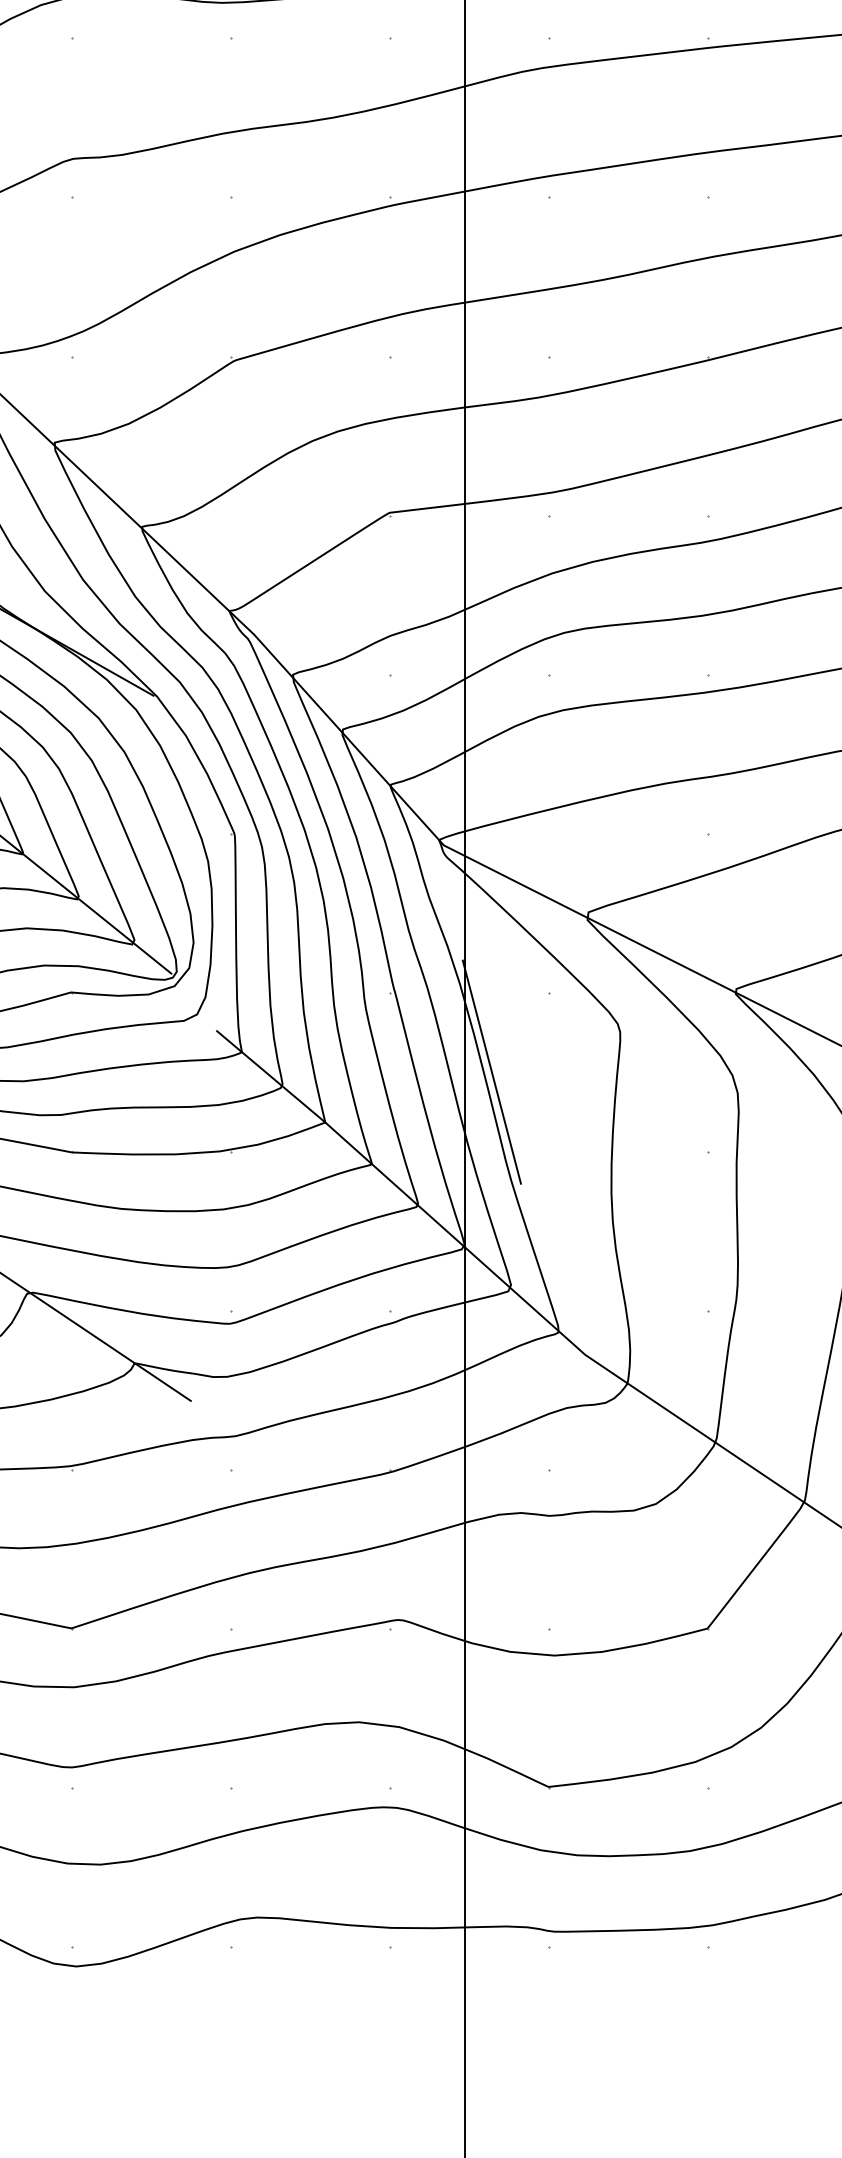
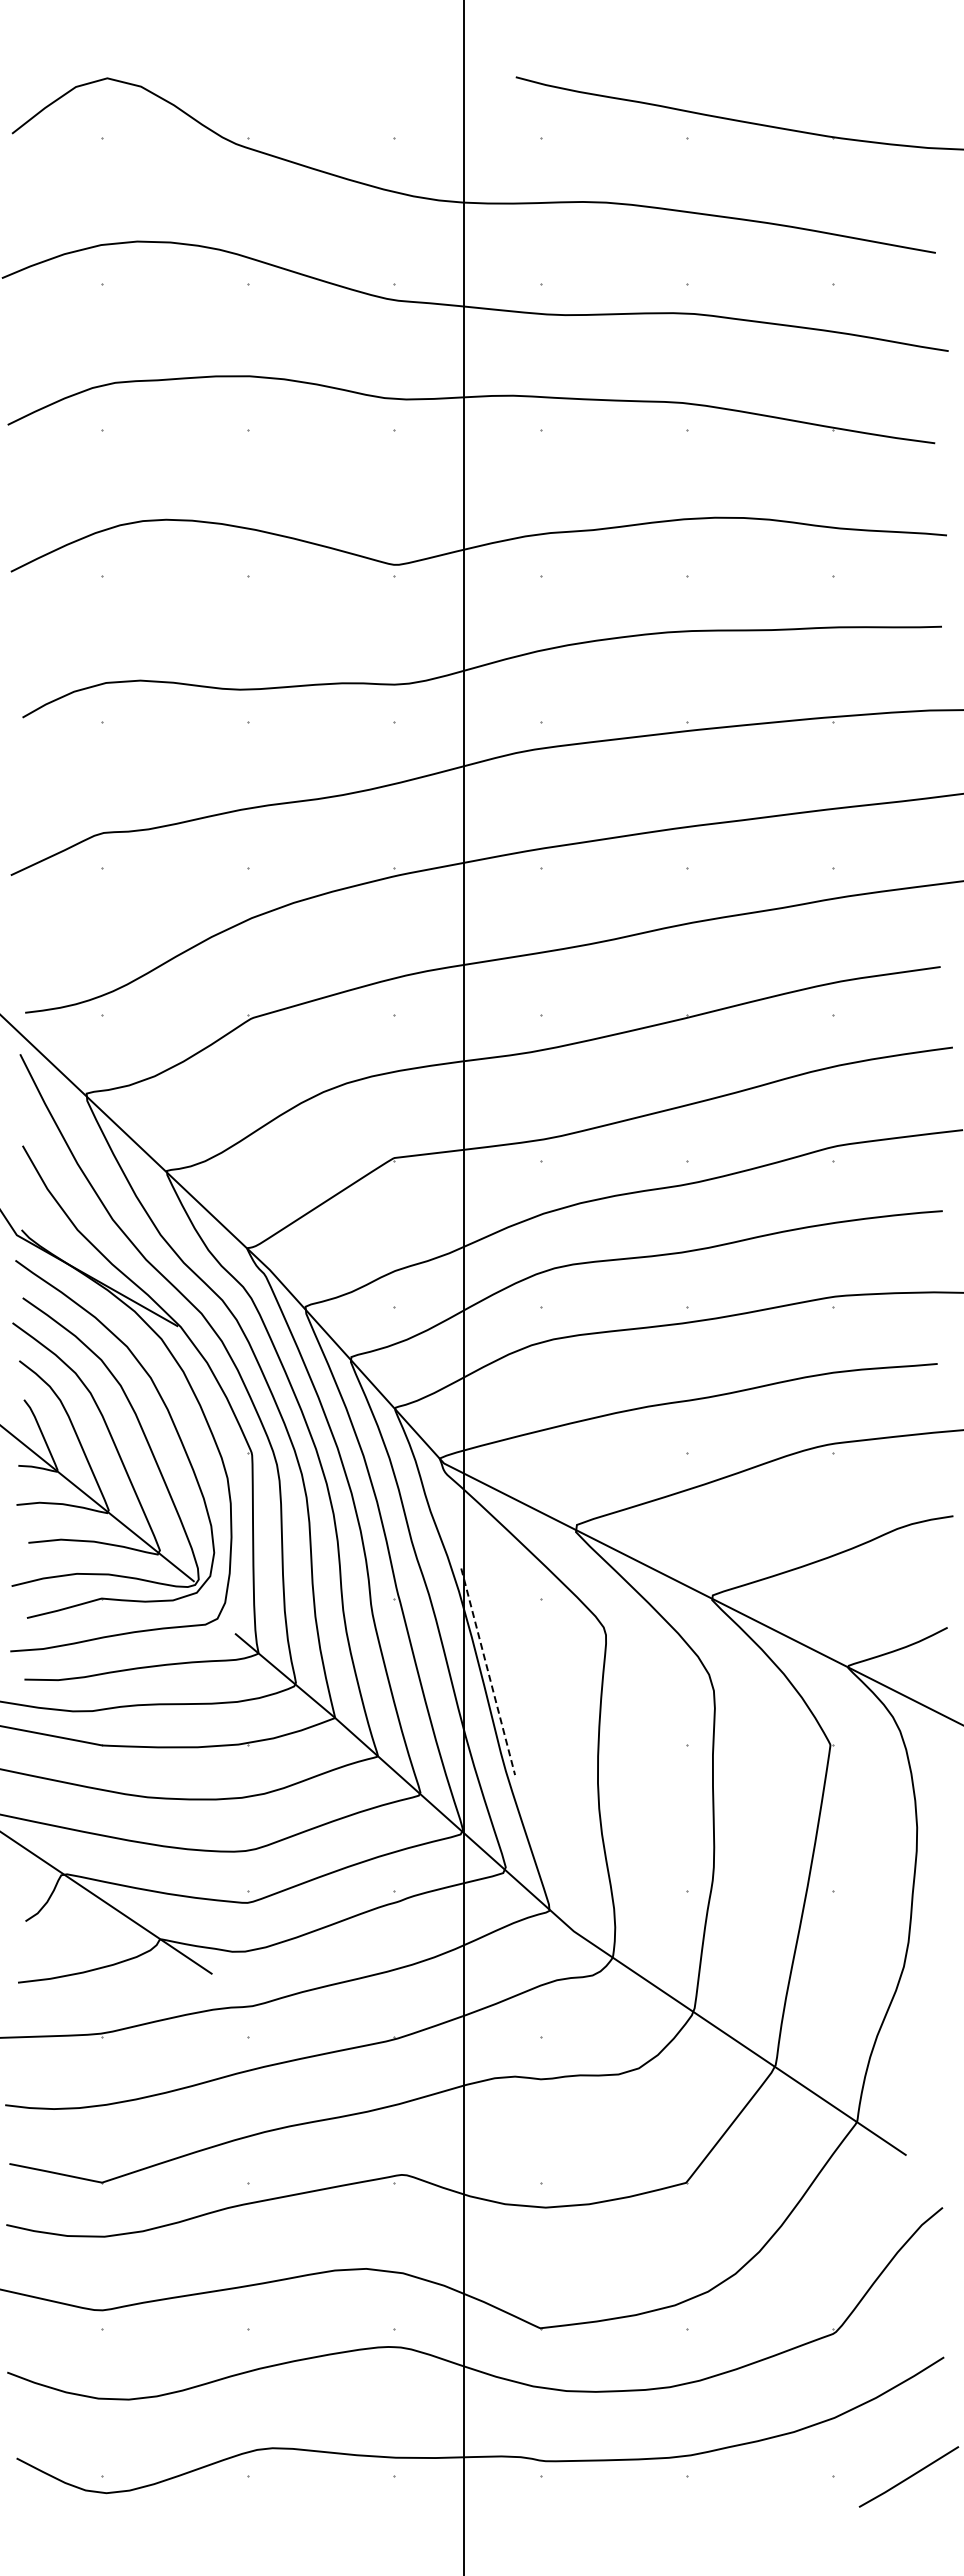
line: (492, 1071) -> (488, 1671), solid -> dashed

